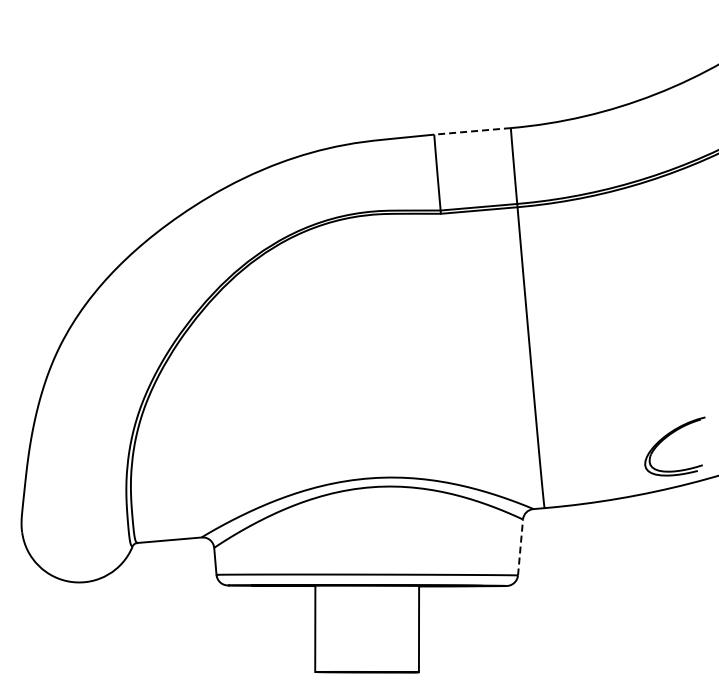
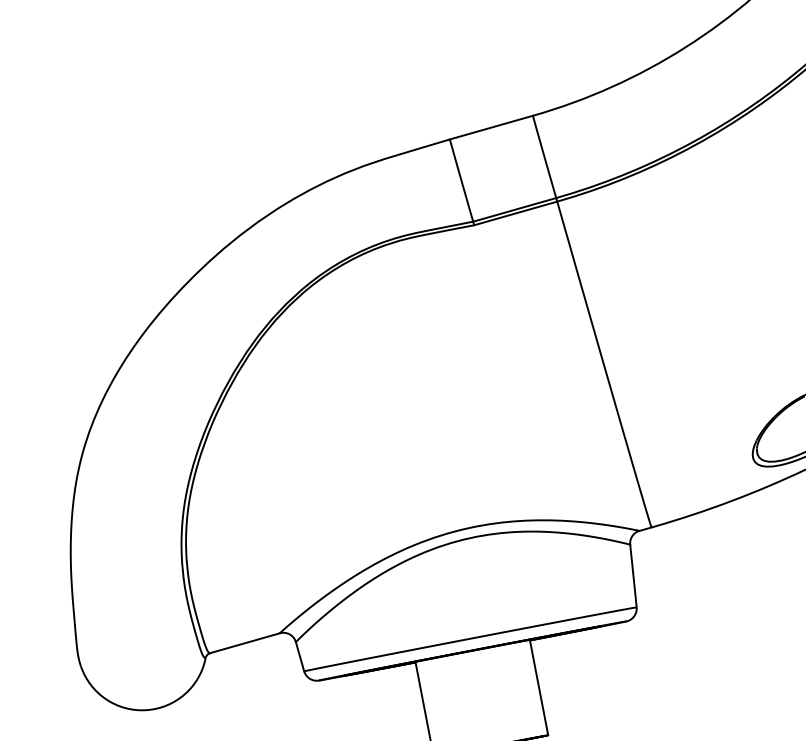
line: (472, 131) -> (491, 127), dashed -> solid
line: (520, 547) -> (633, 576), dashed -> solid

